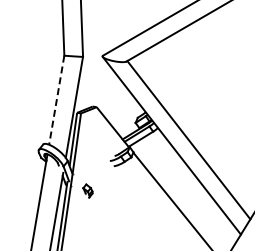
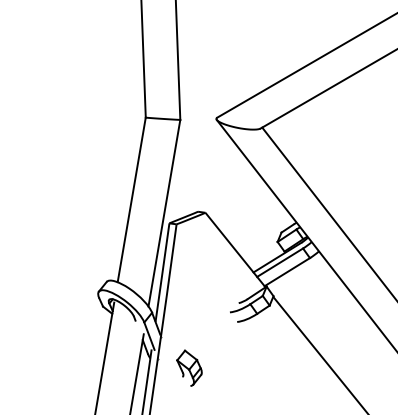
line: (56, 100) -> (131, 200), dashed -> solid
part: (87, 190) -> (188, 366), size x1.43

